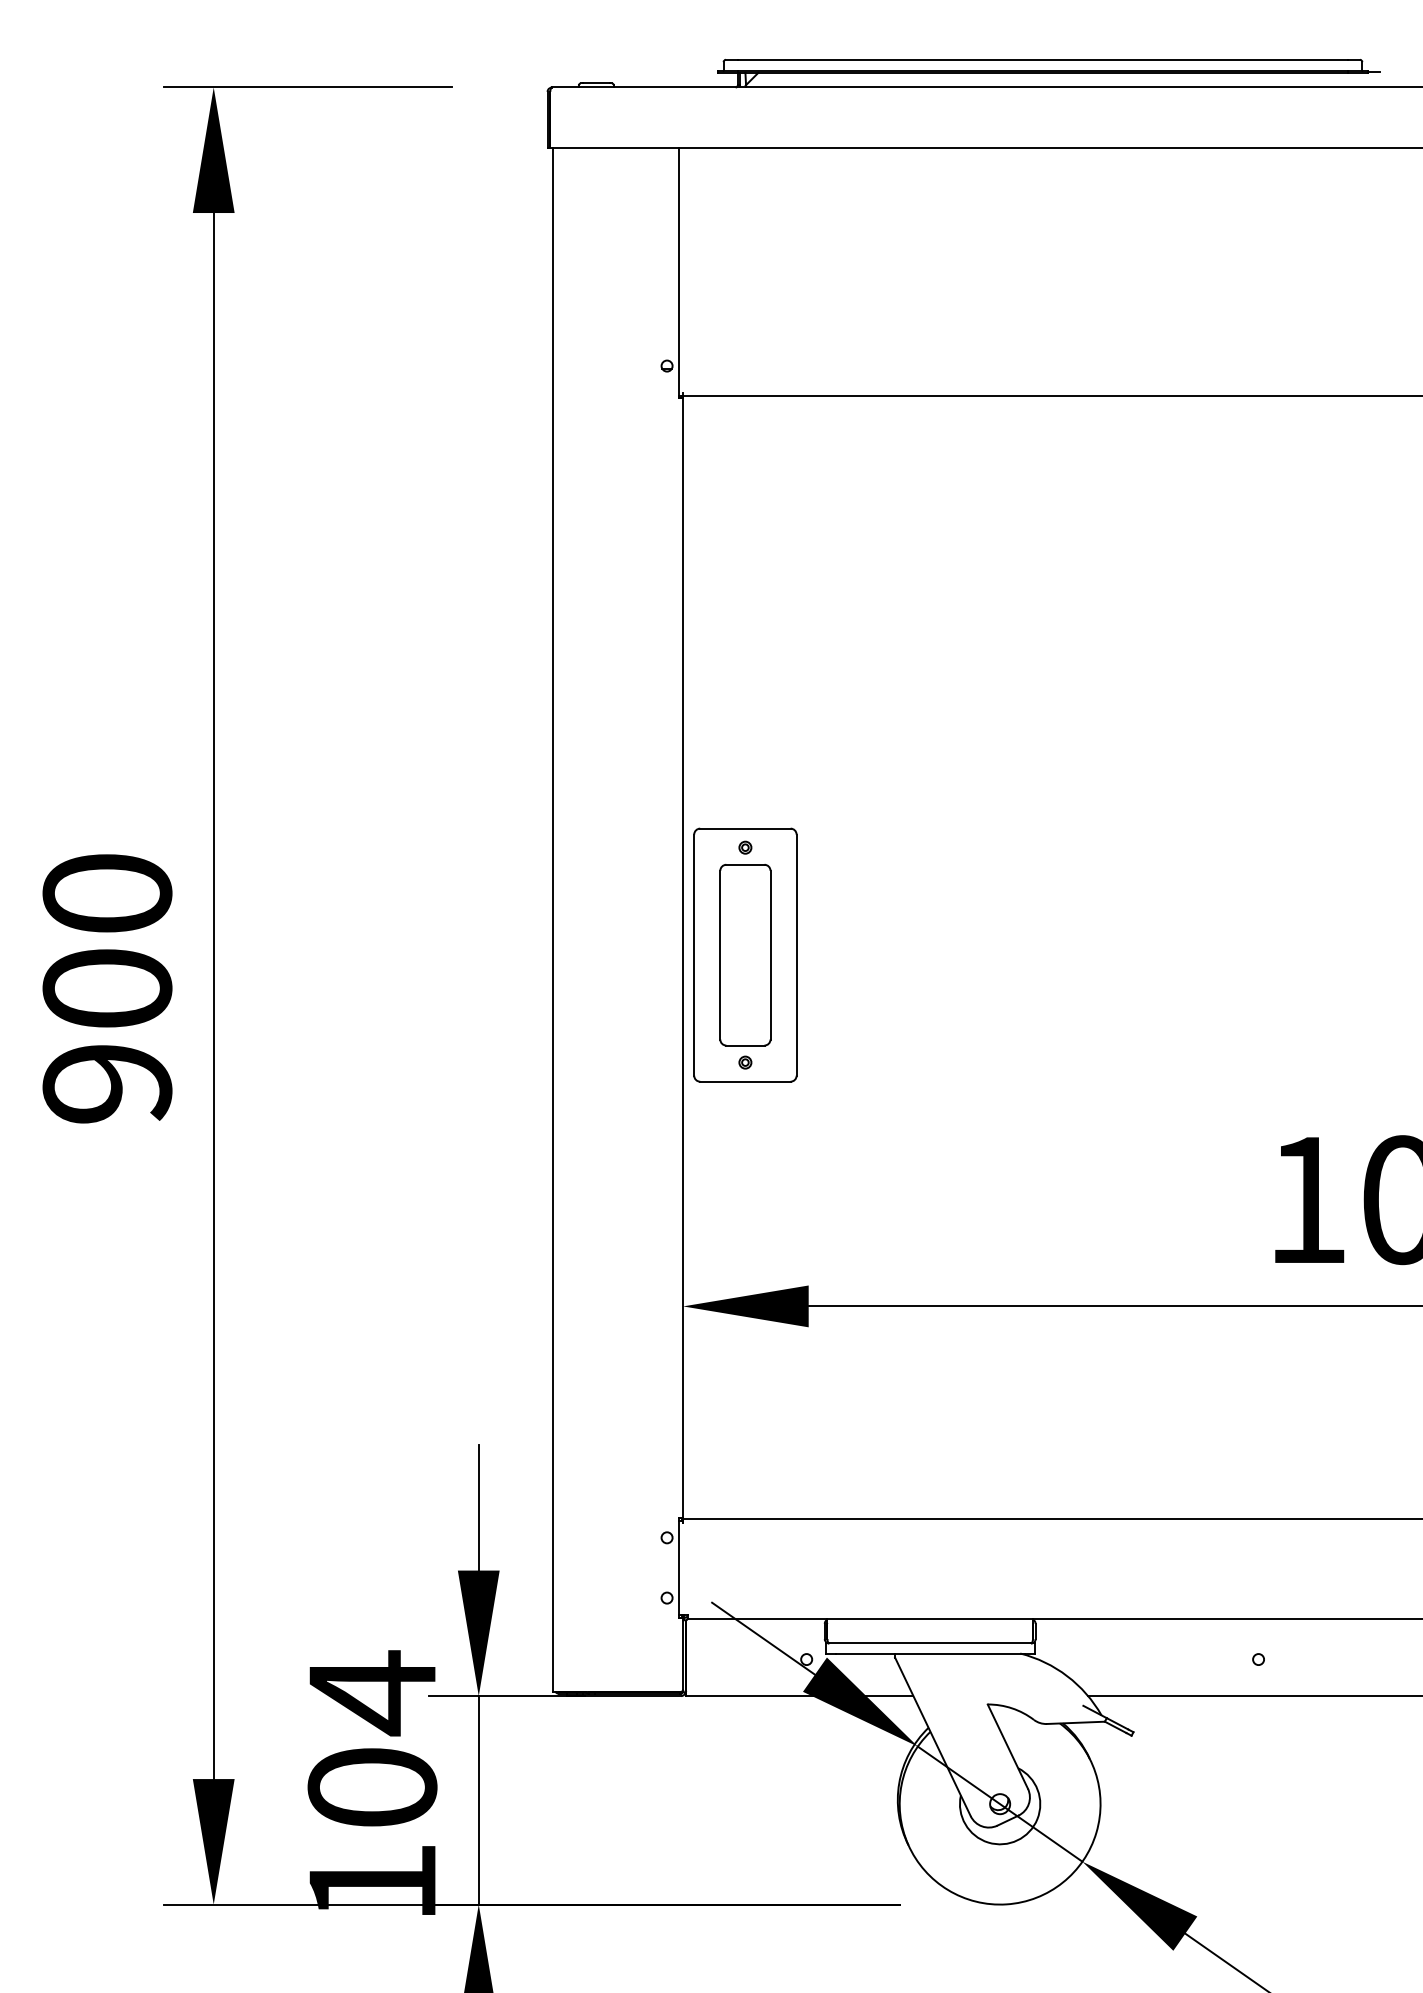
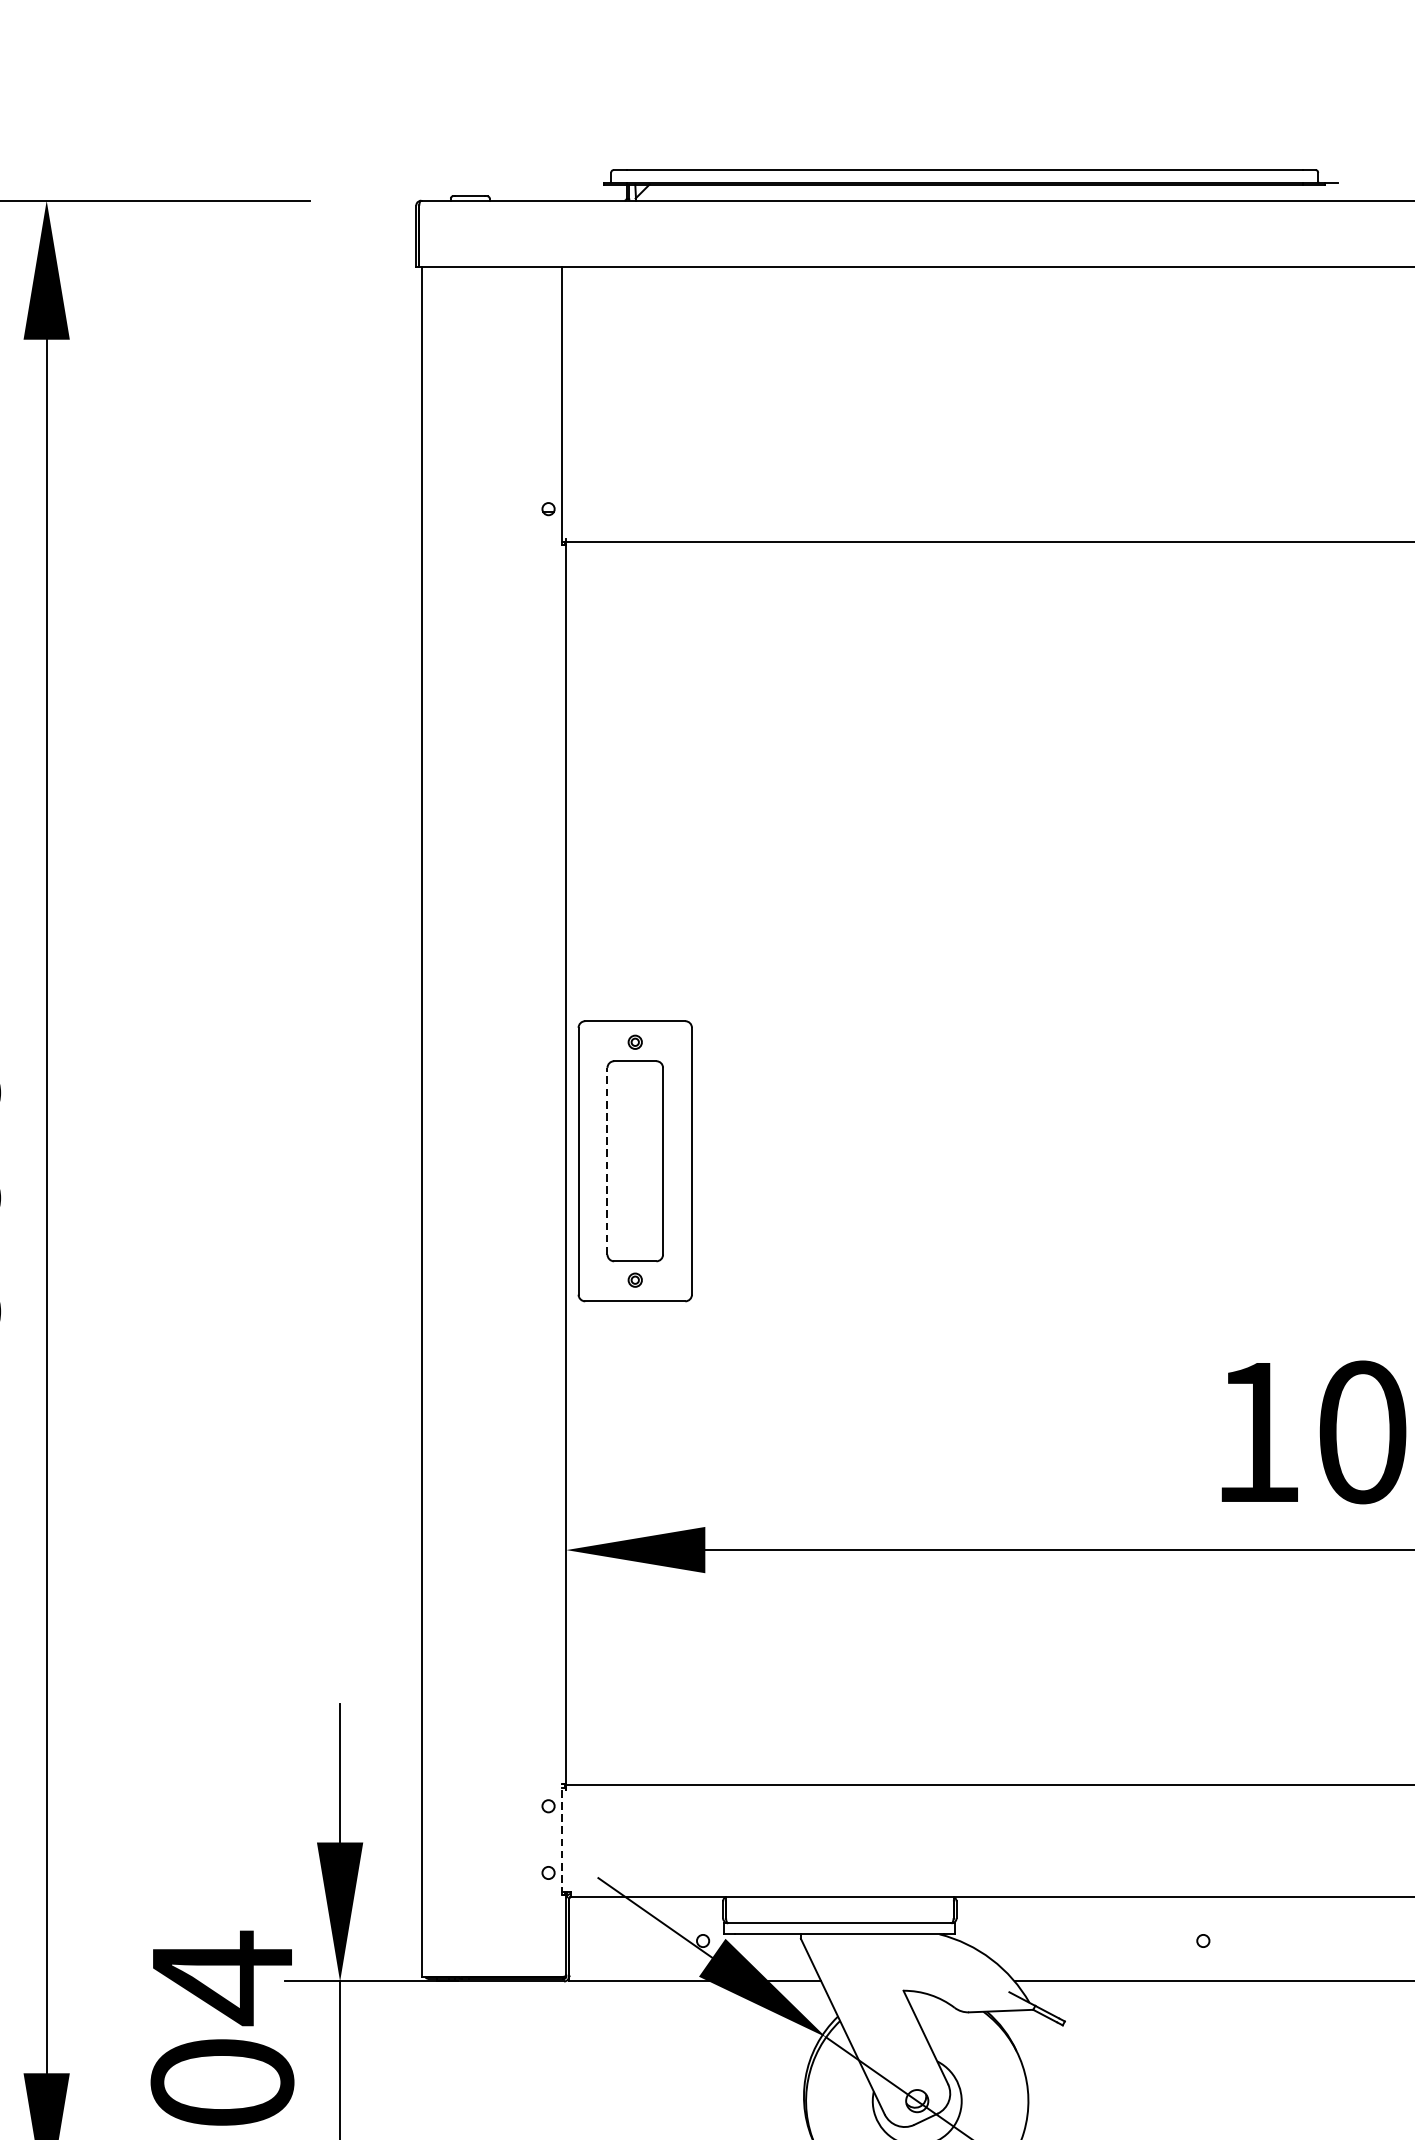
line: (720, 954) -> (607, 1160), solid -> dashed
line: (679, 1567) -> (562, 1839), solid -> dashed

